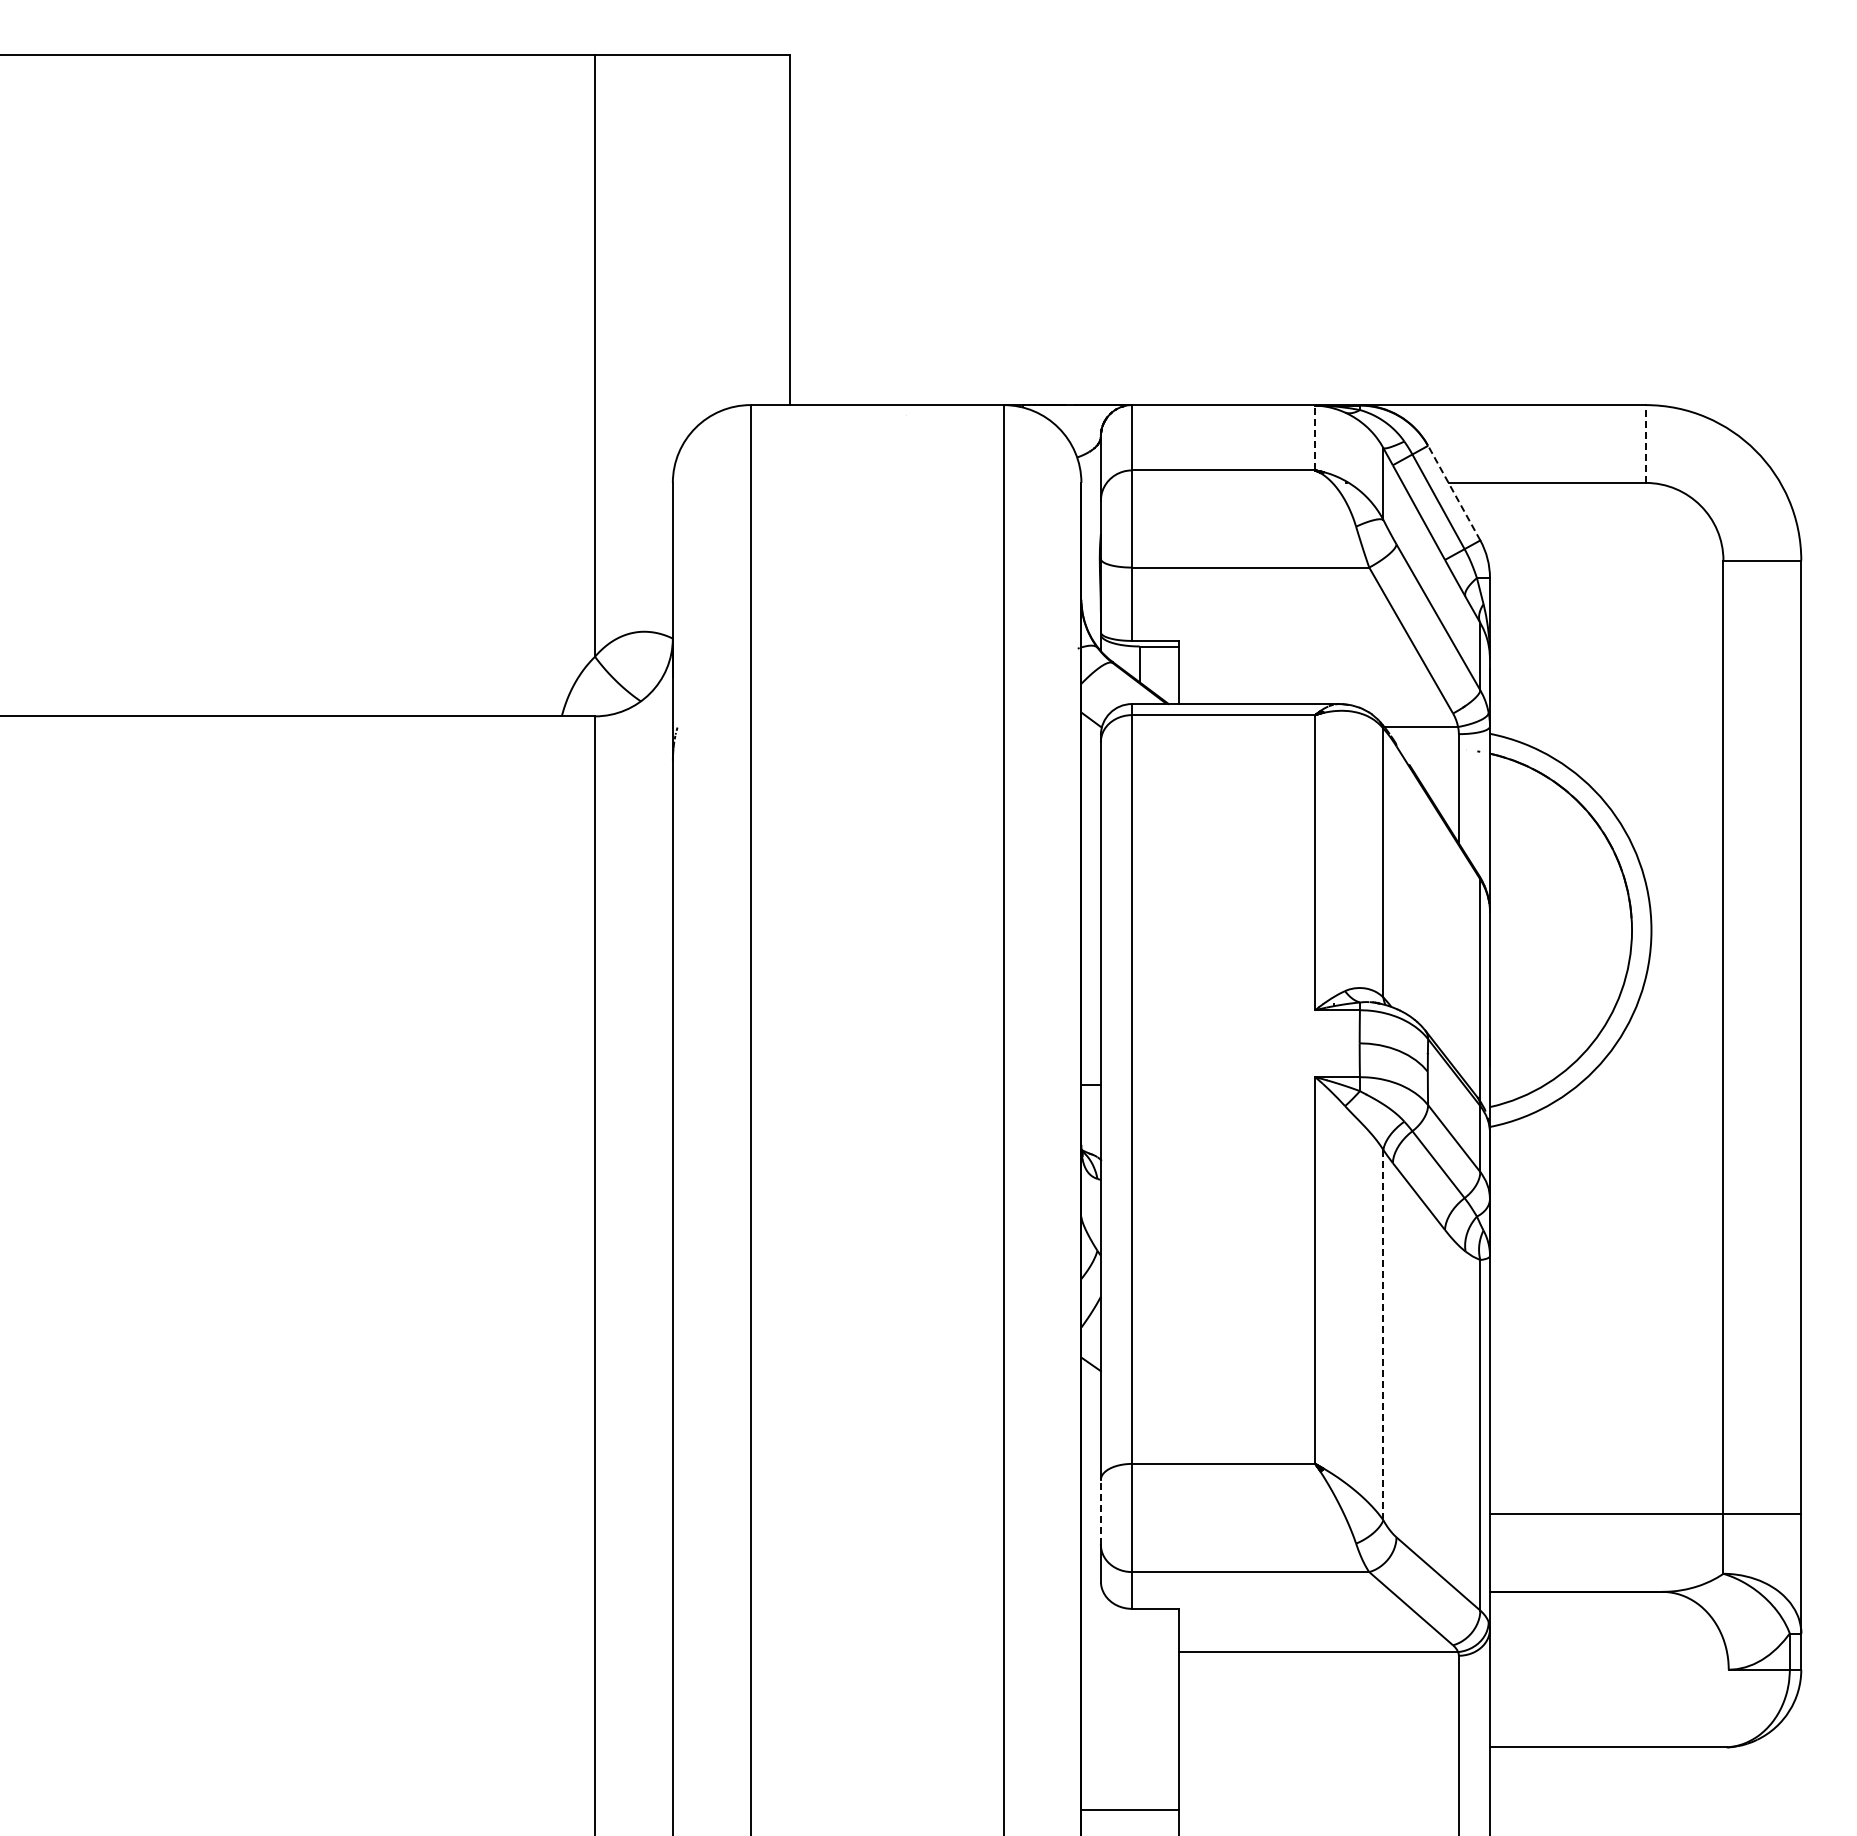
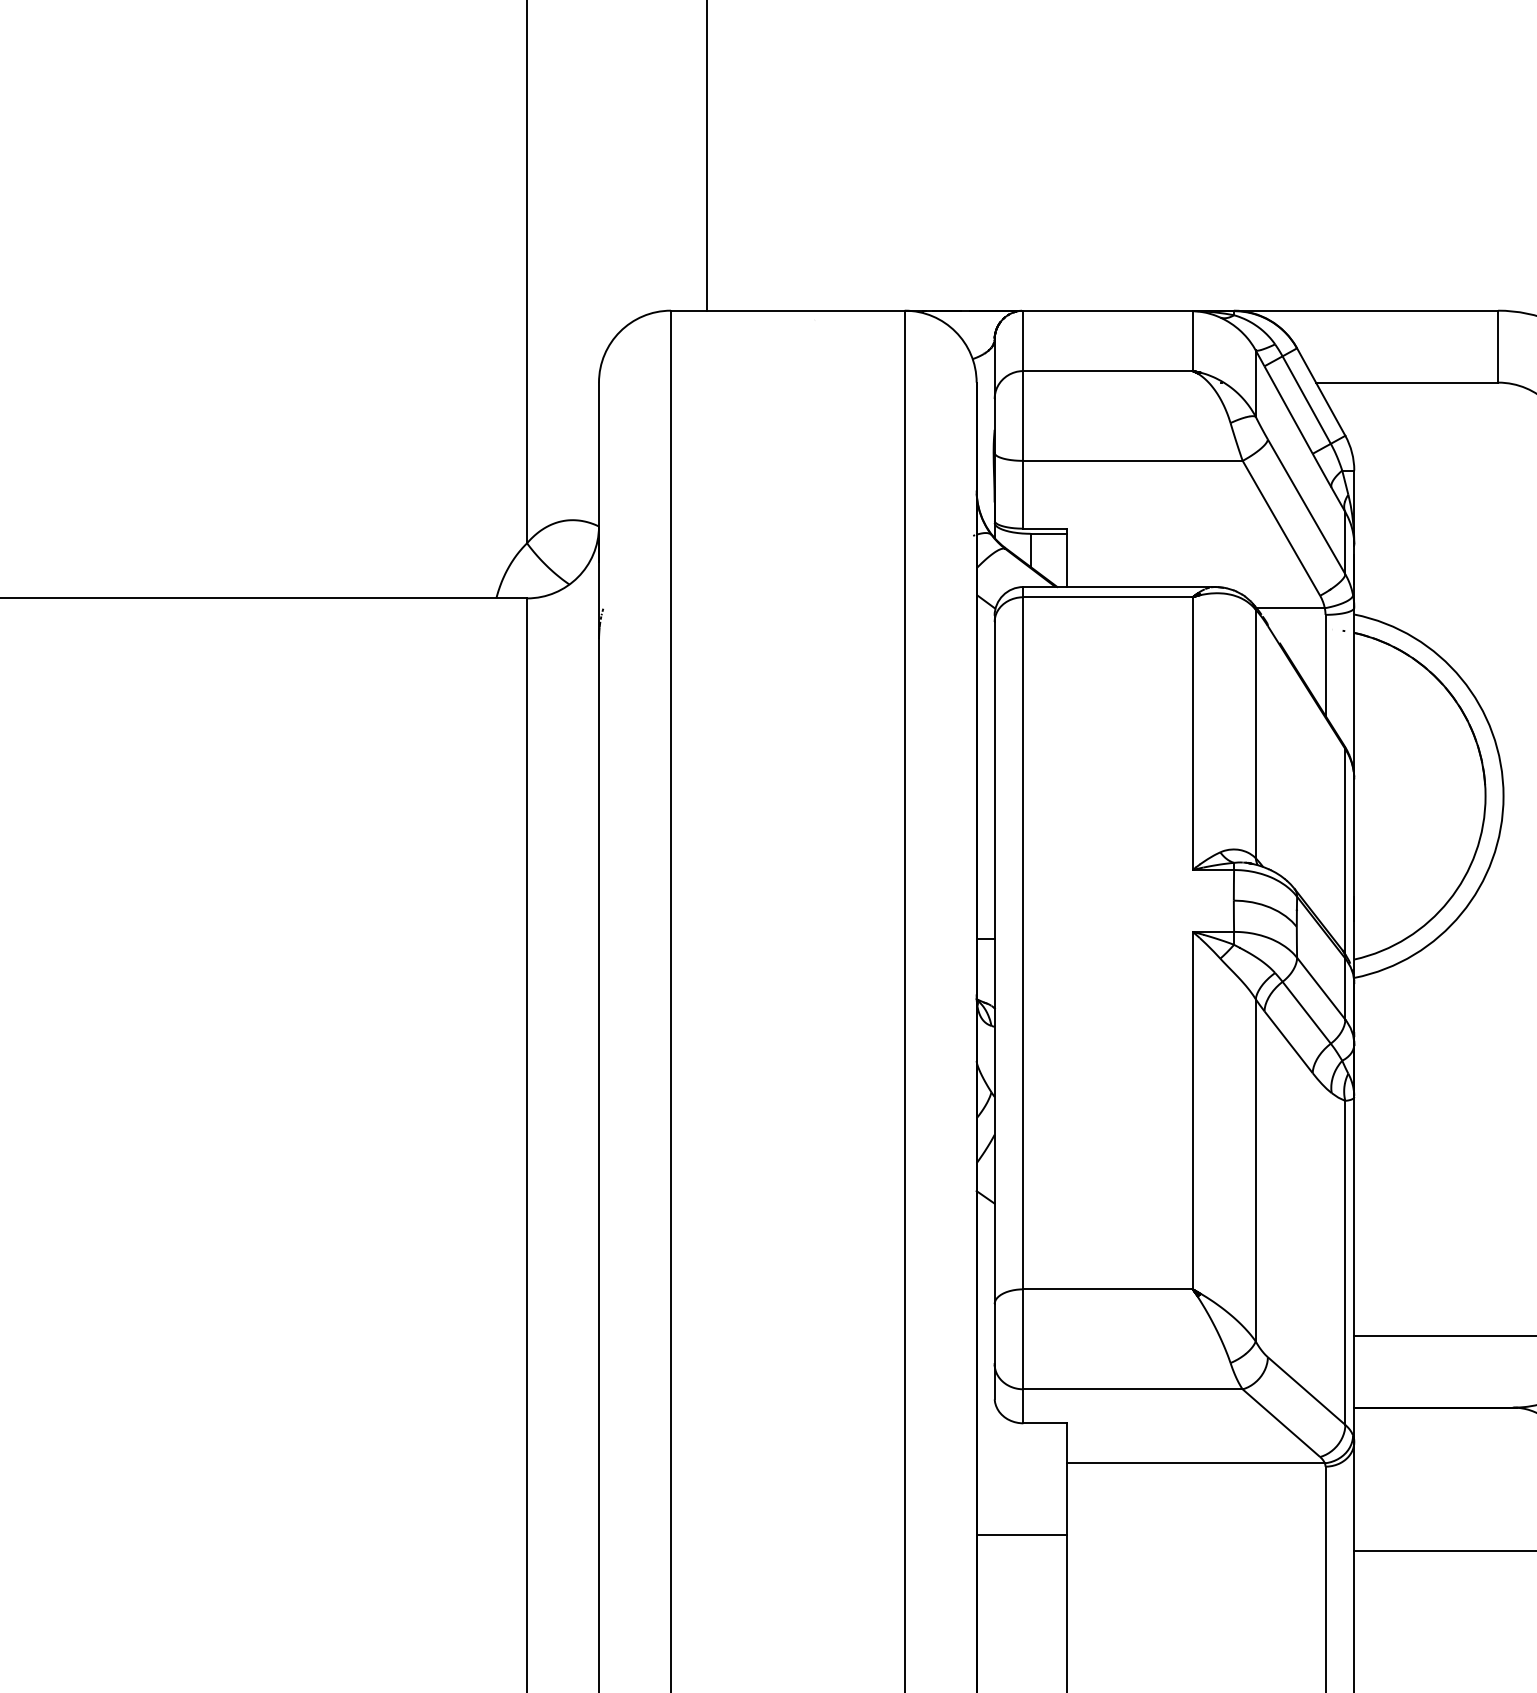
line: (1315, 437) -> (1193, 340), dashed -> solid
line: (1645, 444) -> (1498, 347), dashed -> solid
line: (1453, 492) -> (1320, 391), dashed -> solid
line: (1383, 1335) -> (1255, 1170), dashed -> solid
line: (1100, 1511) -> (994, 1333), dashed -> solid
line: (1129, 1809) -> (1021, 1534), moved

